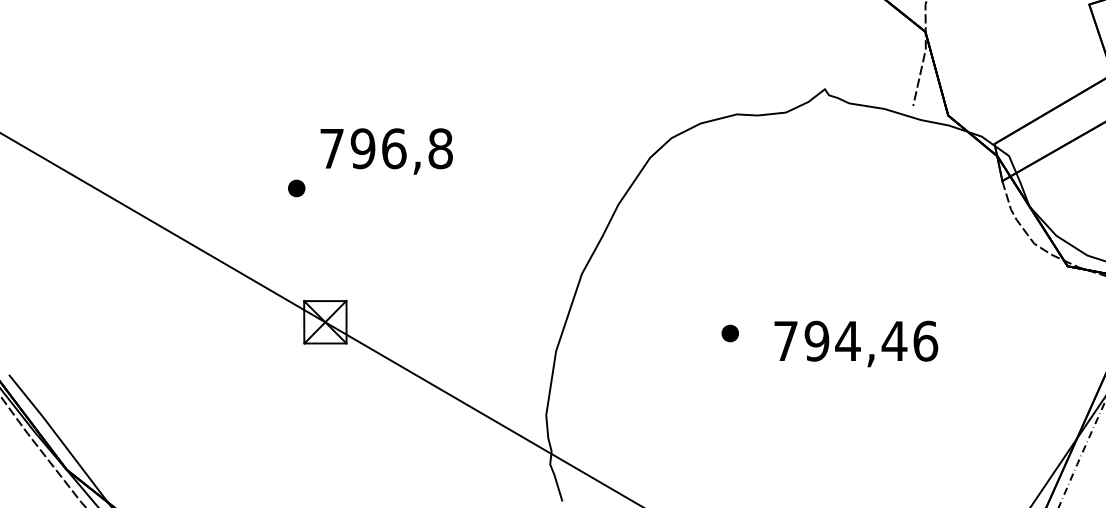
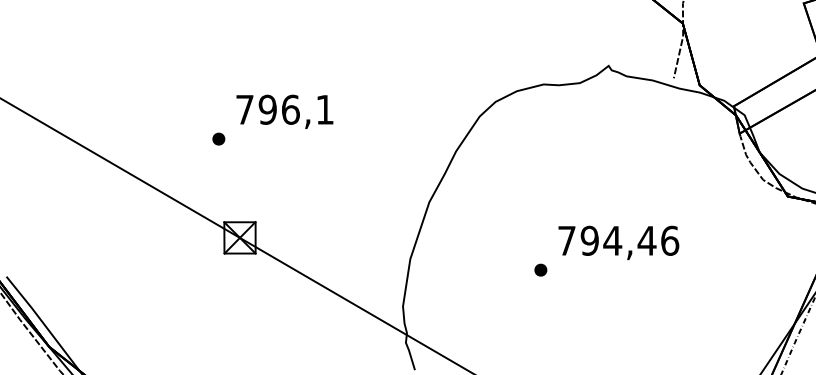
text: (441, 148) -> (325, 109), 796,8 -> 796,1
part: (729, 332) -> (540, 269), moved
text: (855, 343) -> (618, 242), moved

